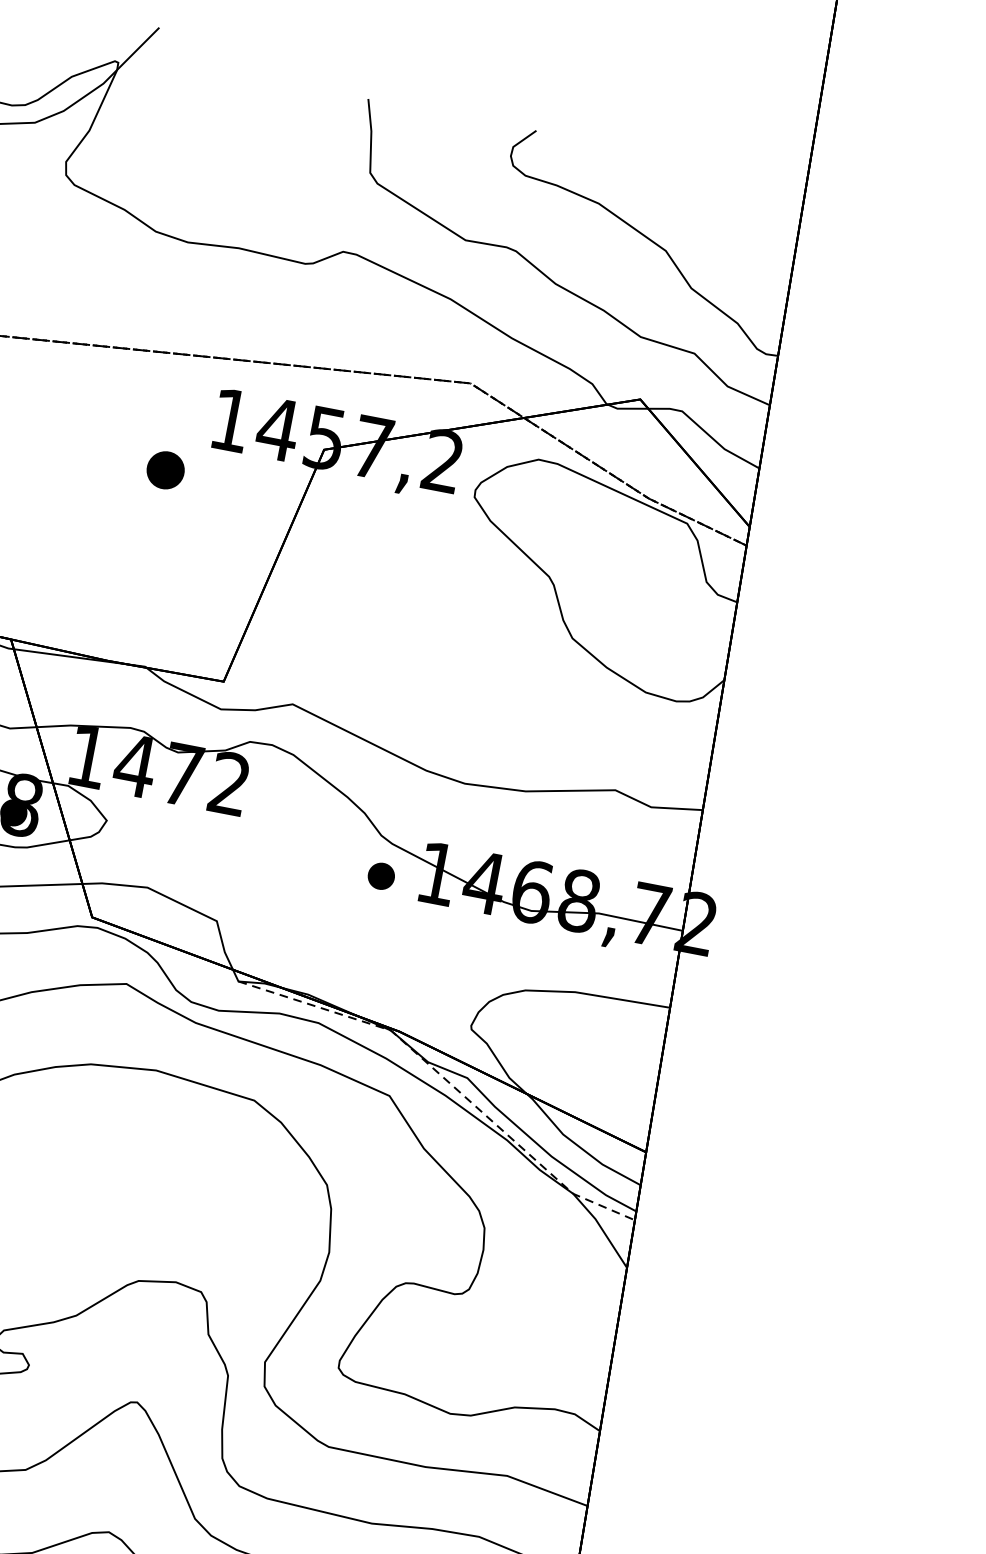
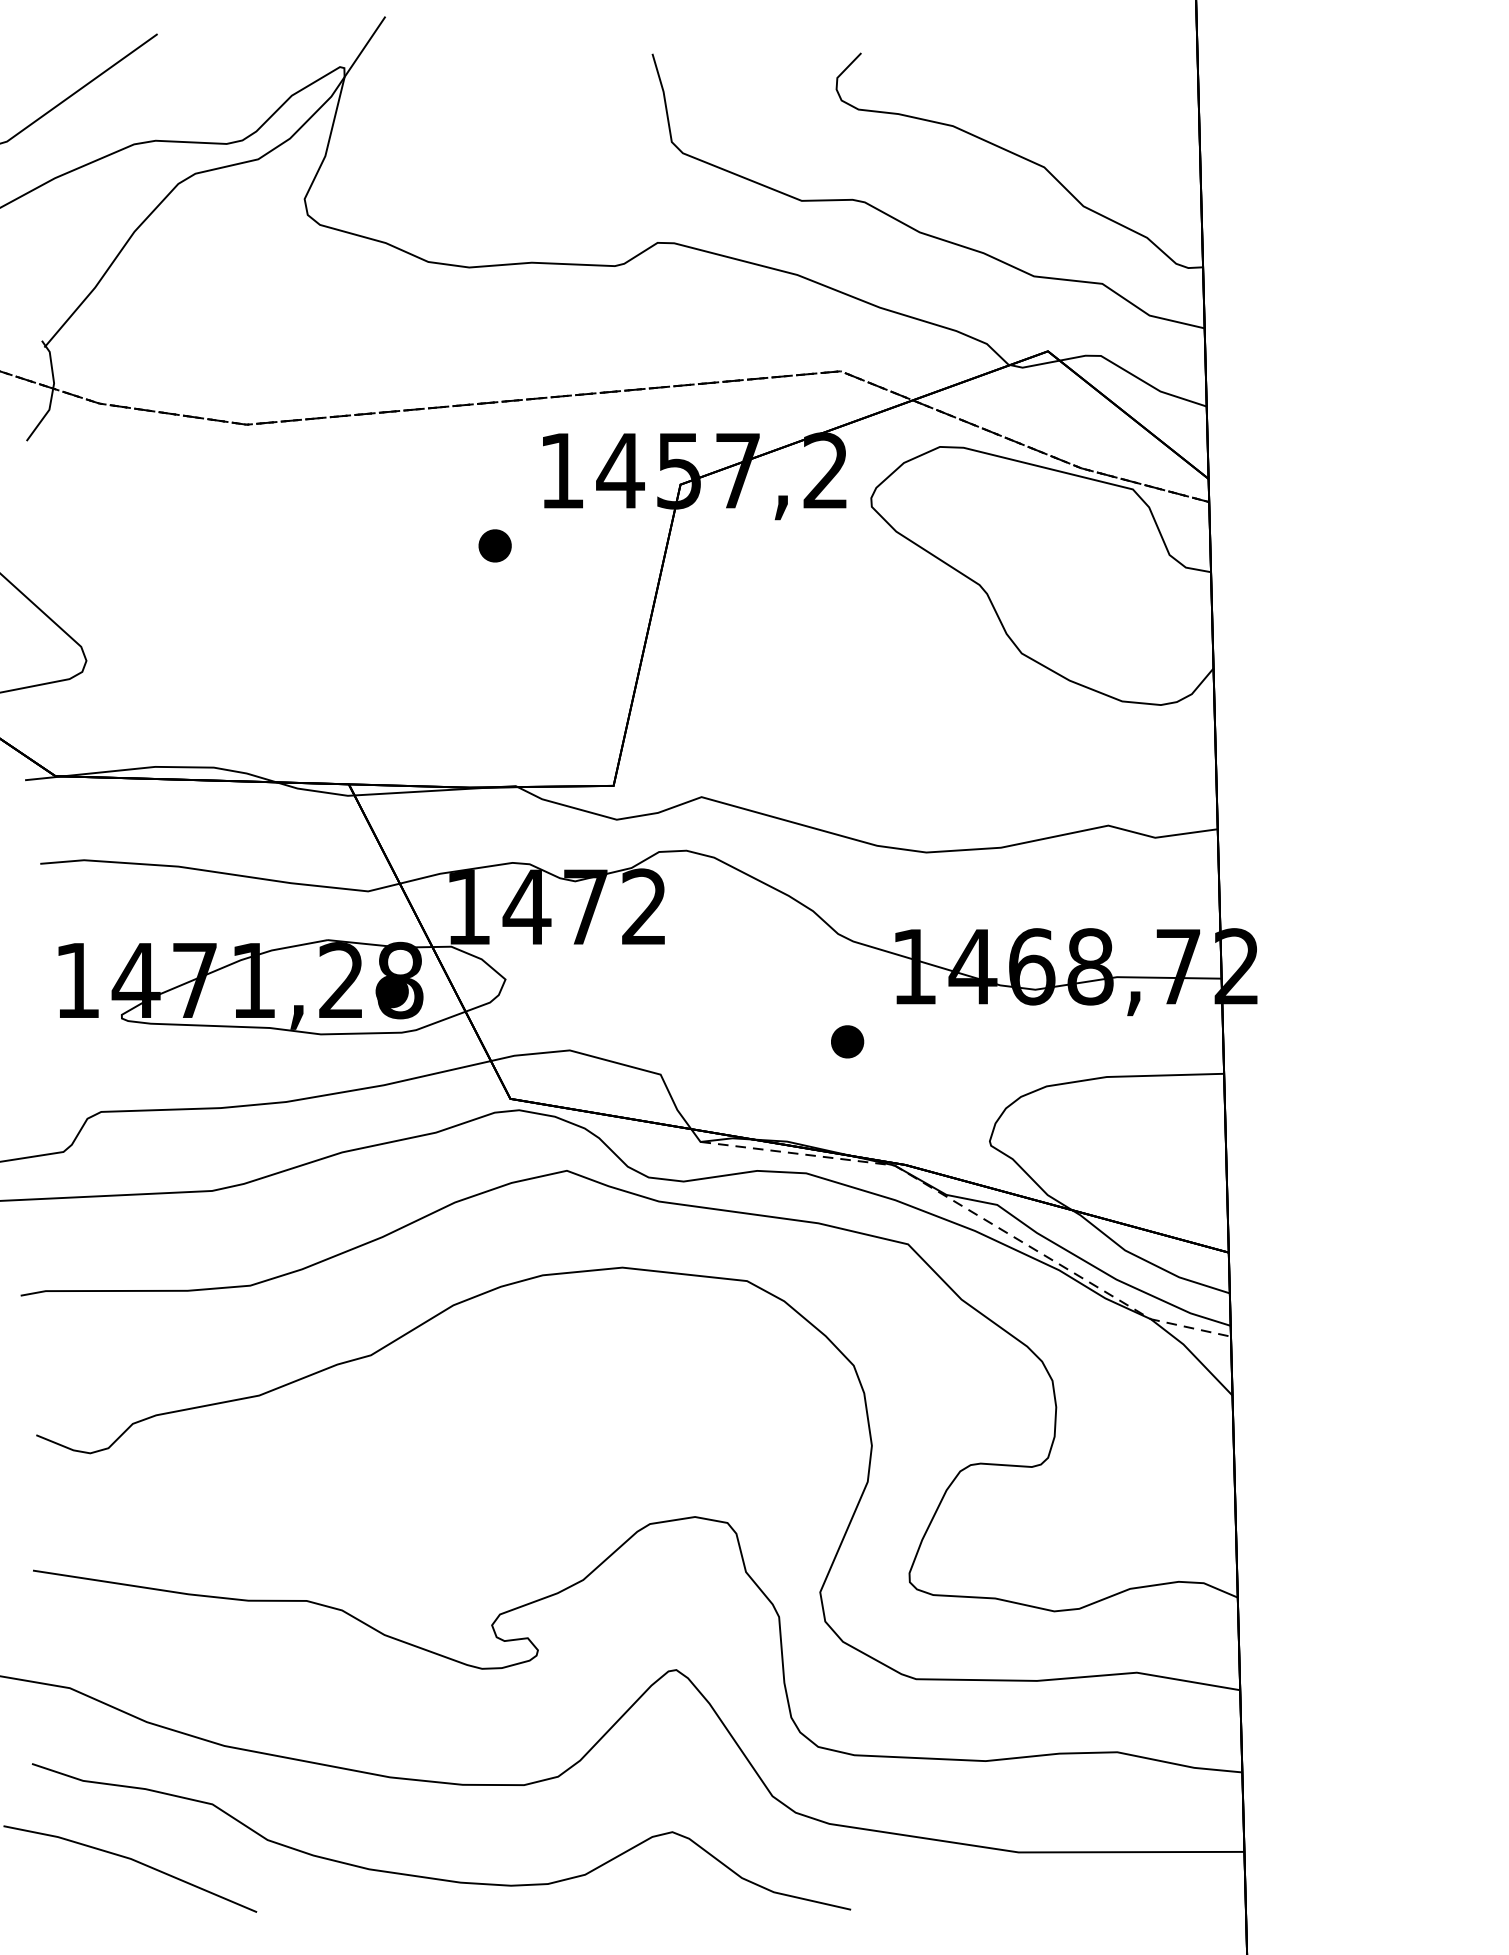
part: (165, 469) -> (494, 545), size x0.71
part: (381, 876) -> (847, 1041), moved

